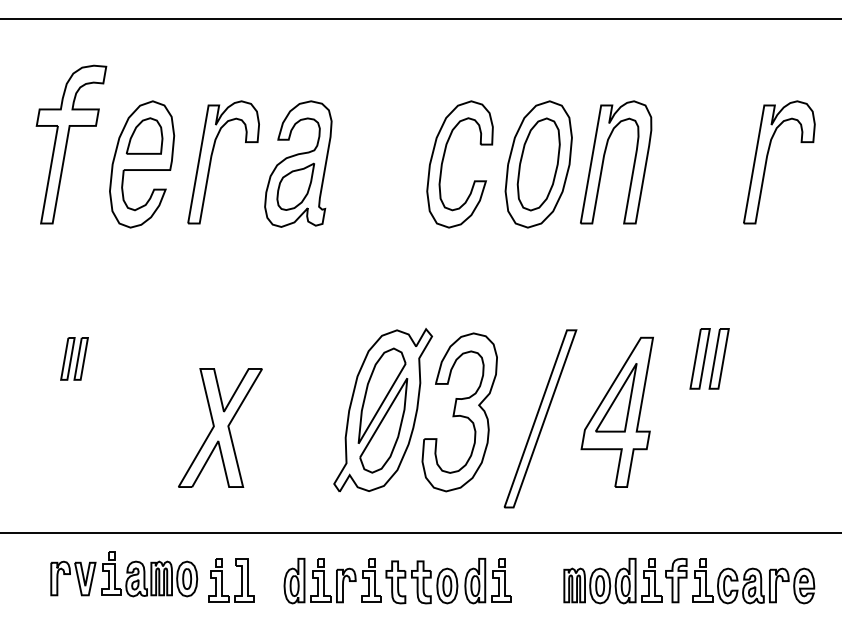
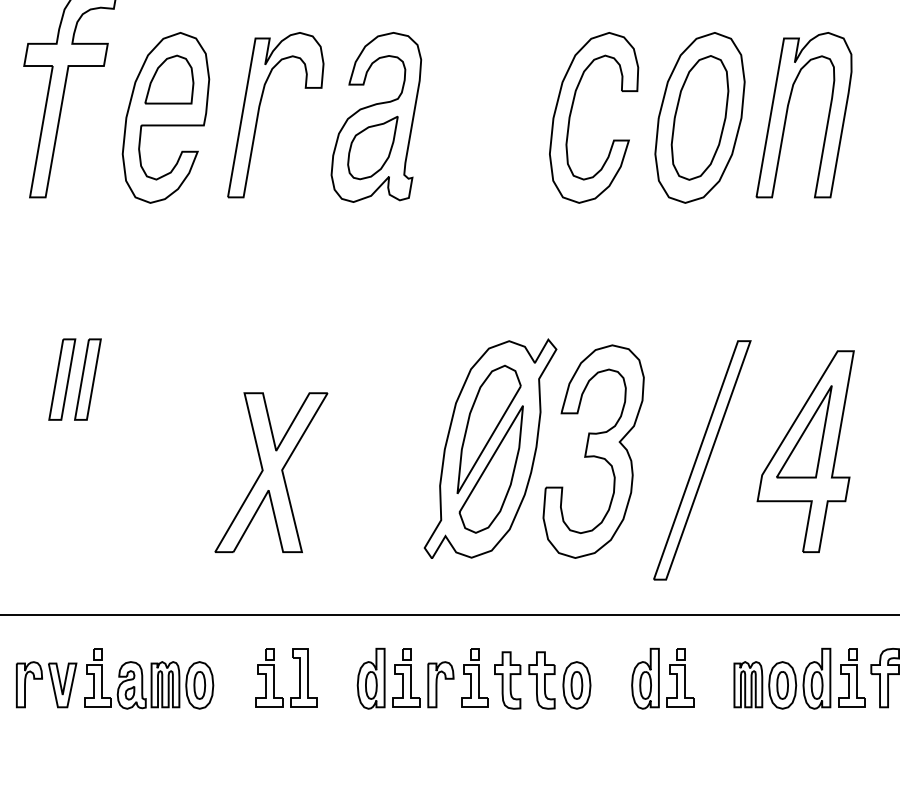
part: (74, 358) -> (75, 379), size x1.43
part: (124, 574) -> (115, 679), moved
part: (487, 581) -> (661, 679), moved

